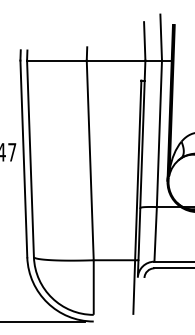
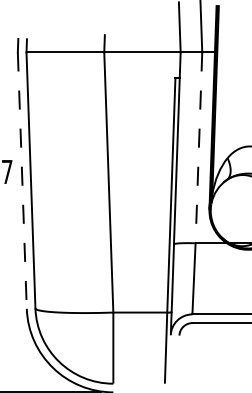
line: (159, 134) -> (199, 148), solid -> dashed
line: (23, 159) -> (21, 181), solid -> dashed

